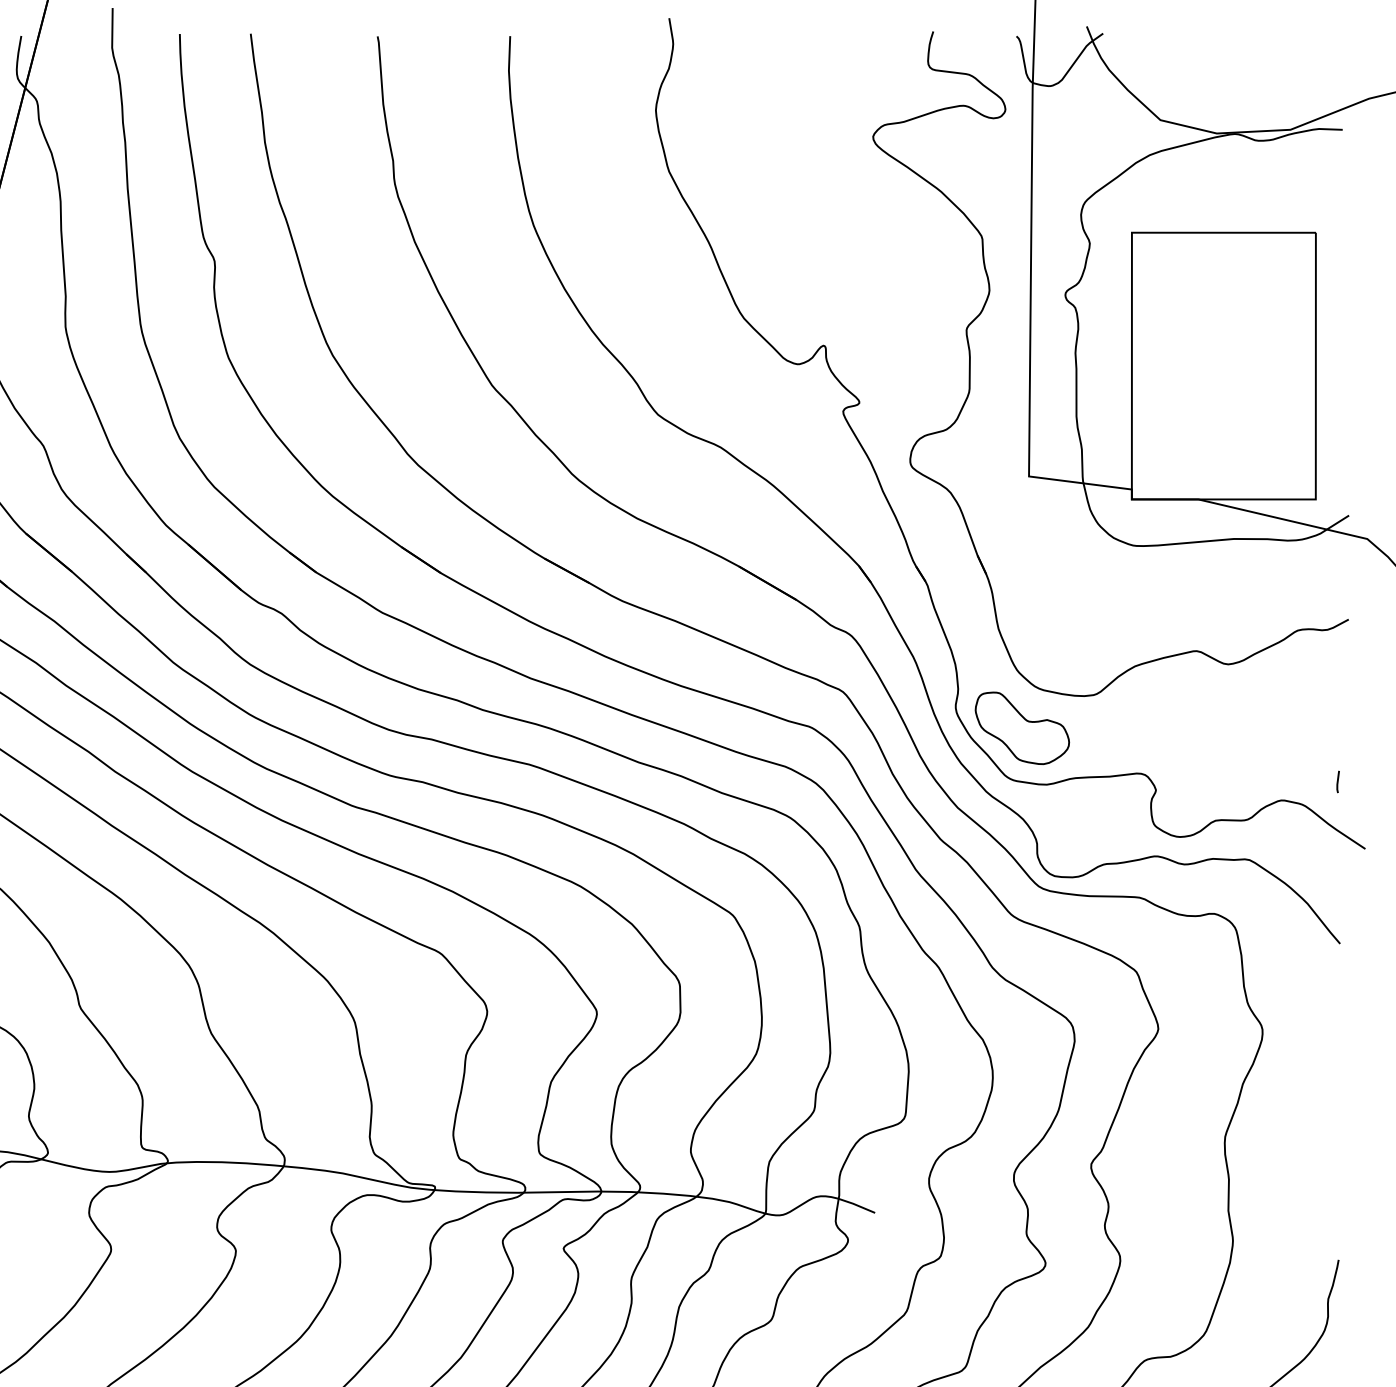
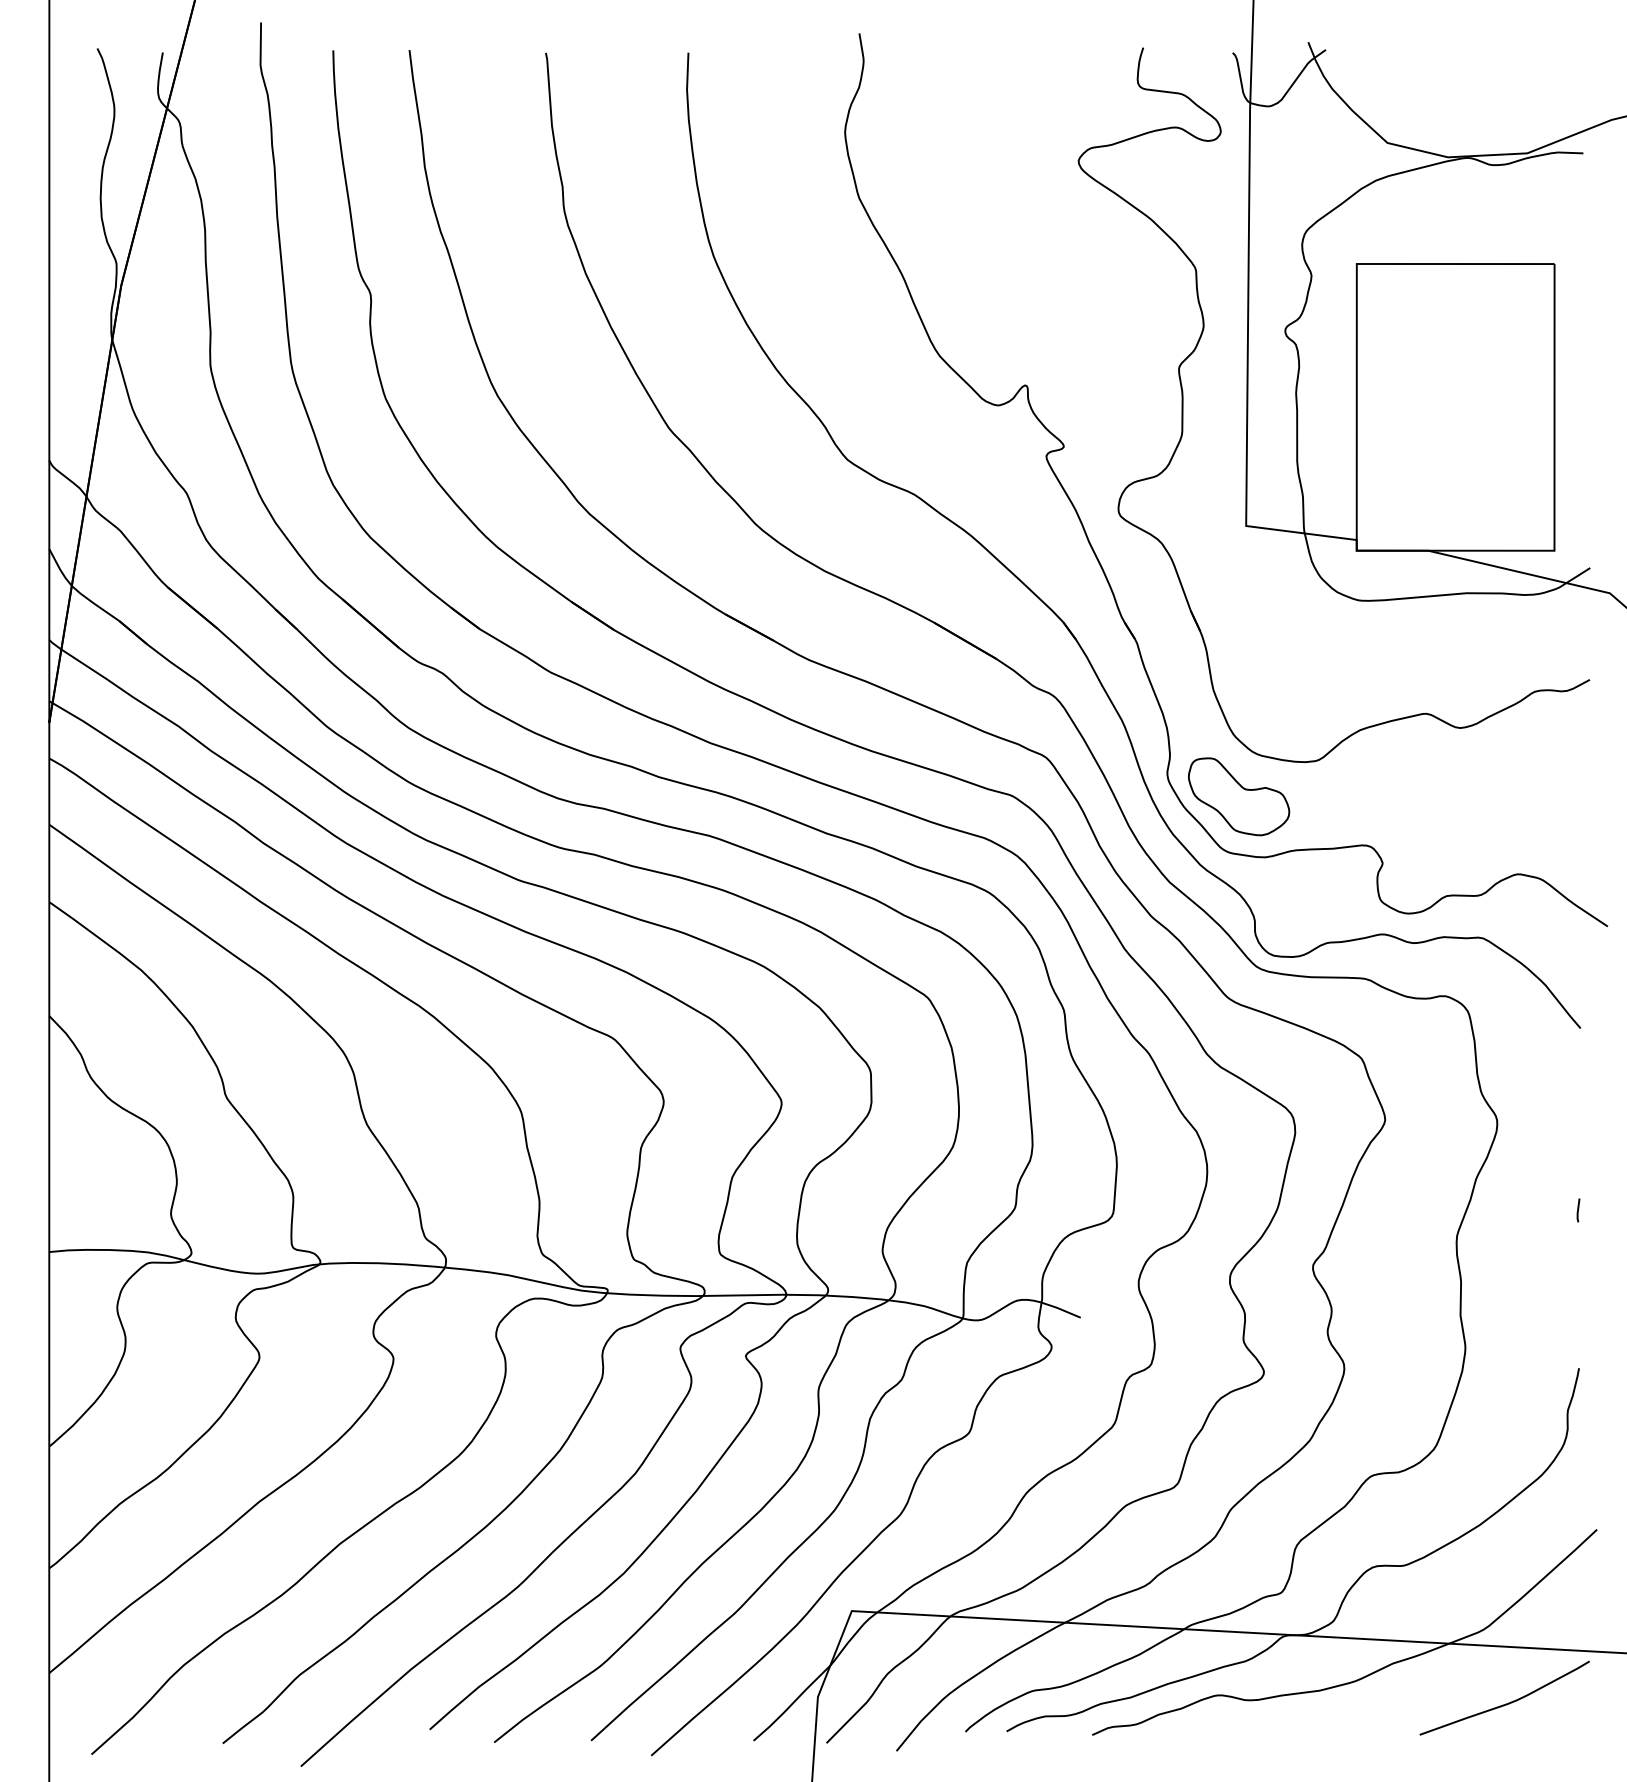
line: (1338, 782) -> (1578, 1210), moved

